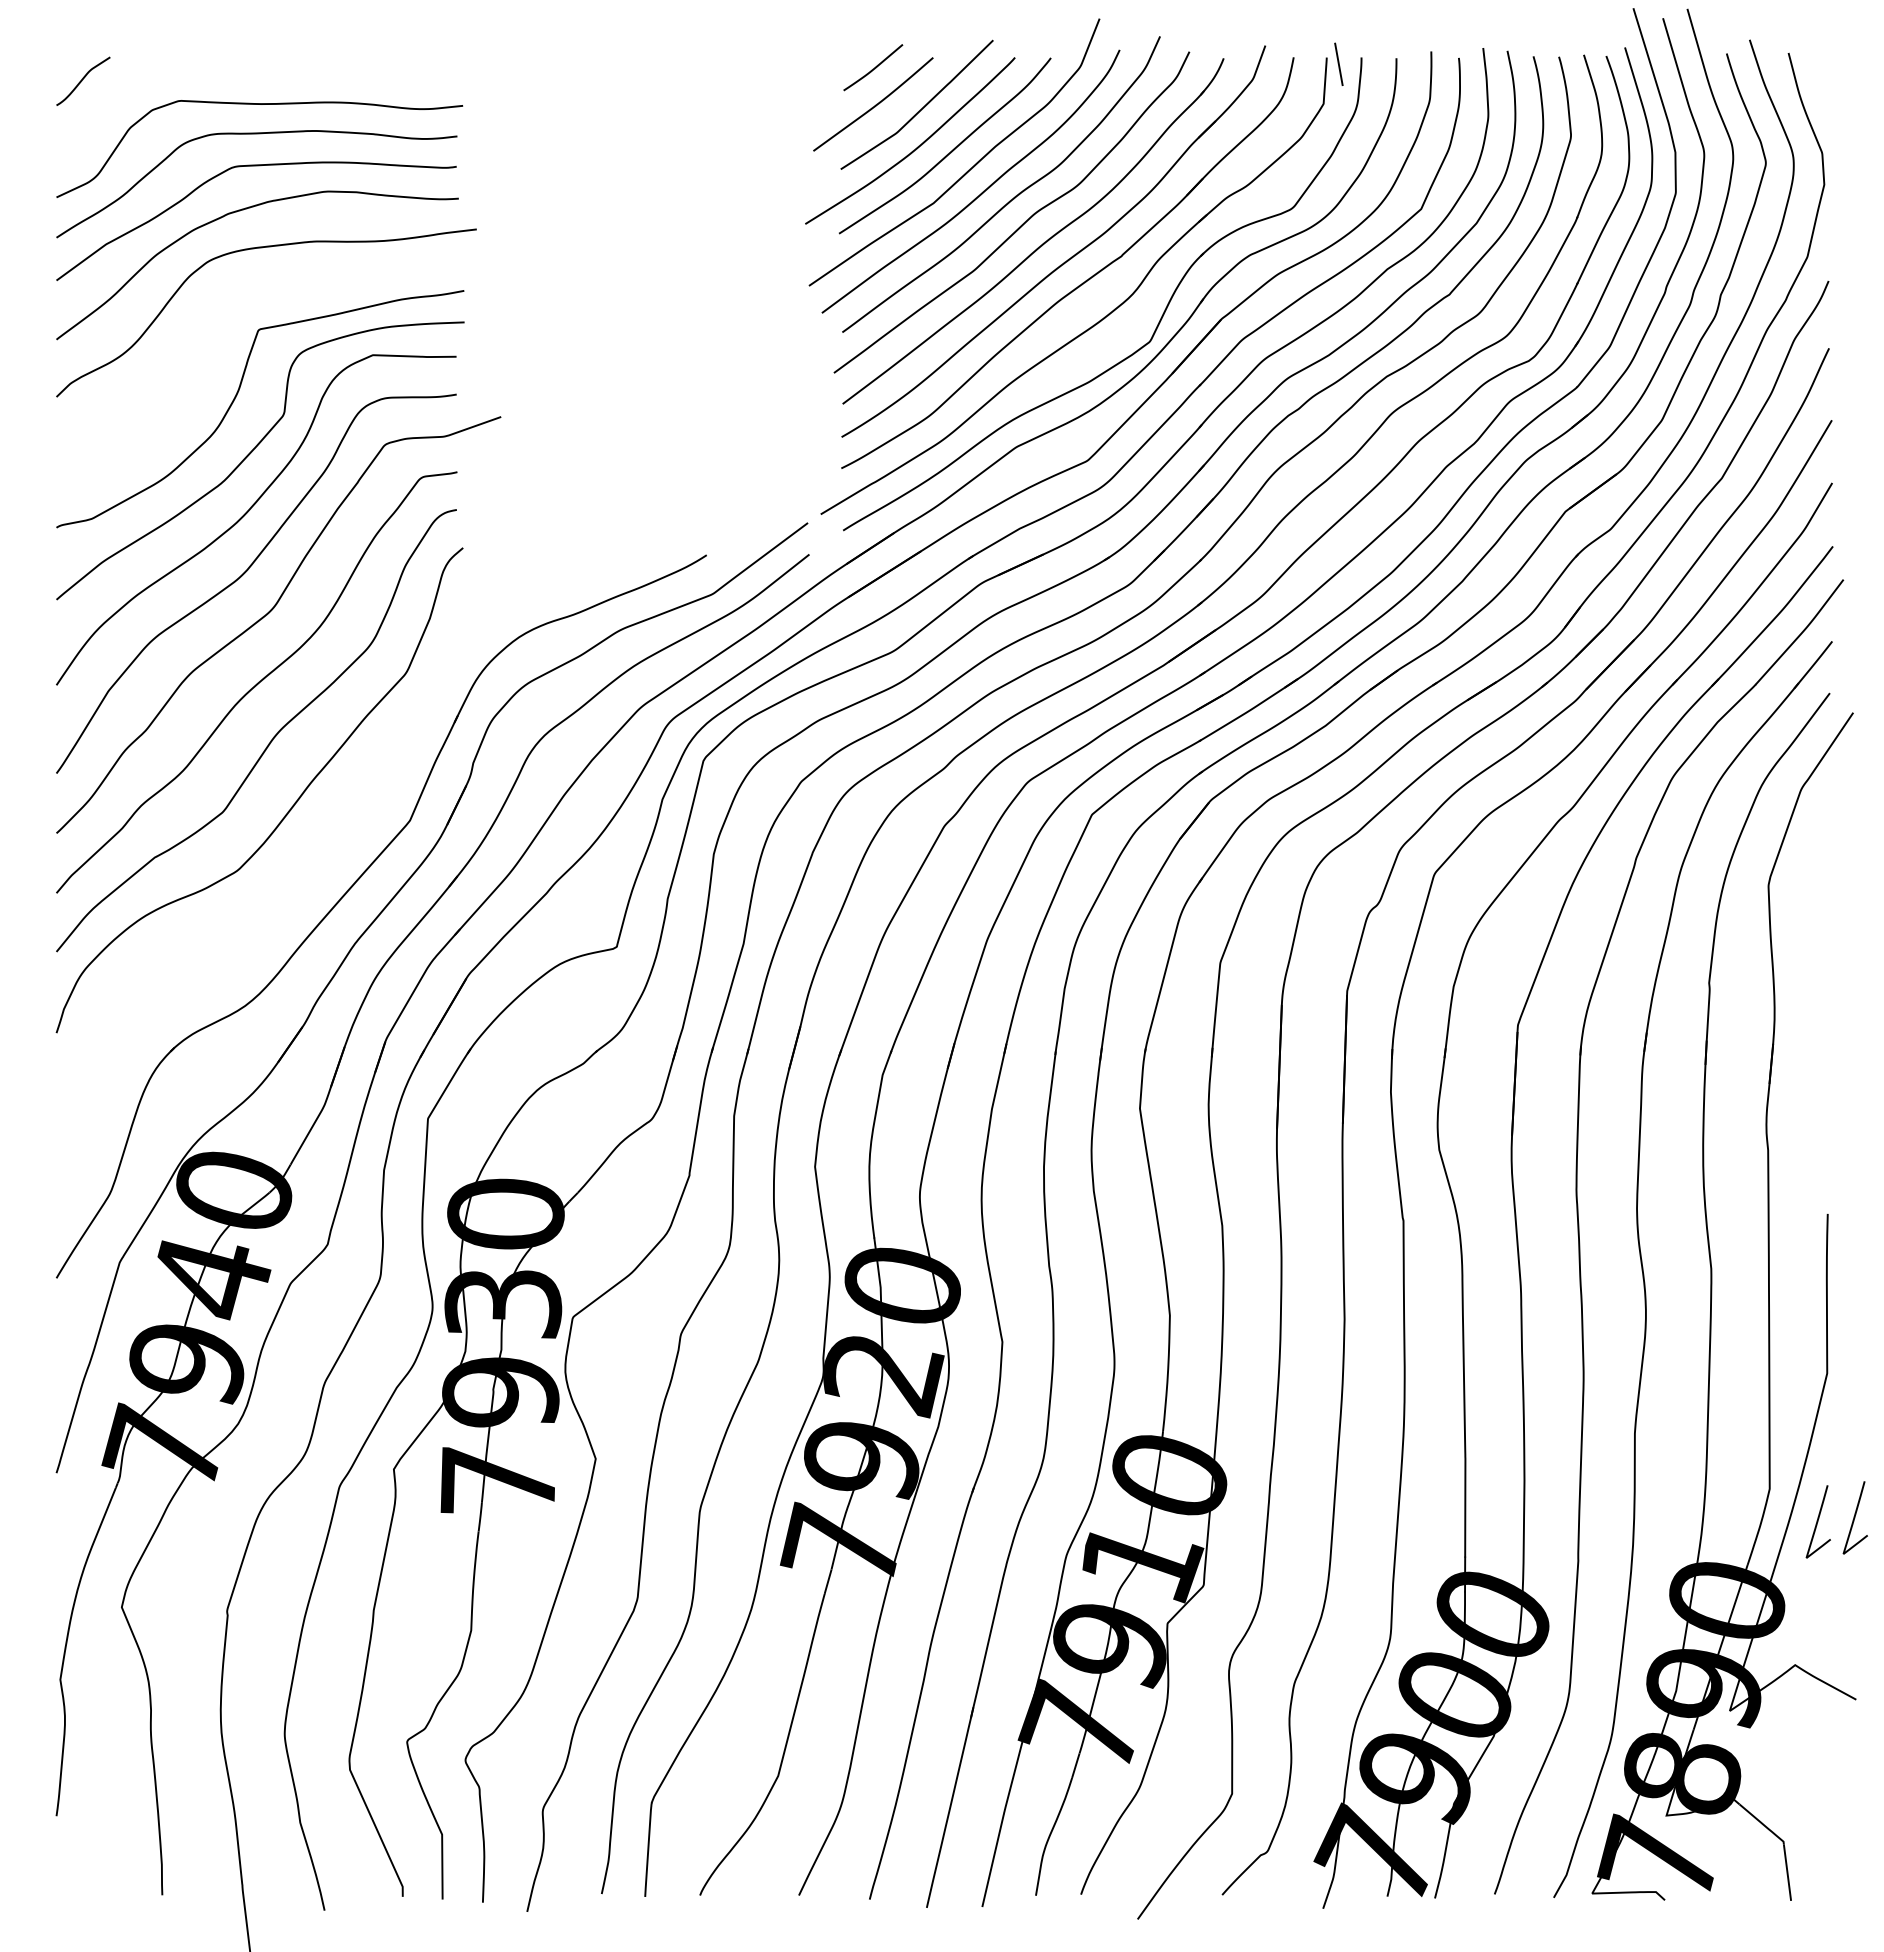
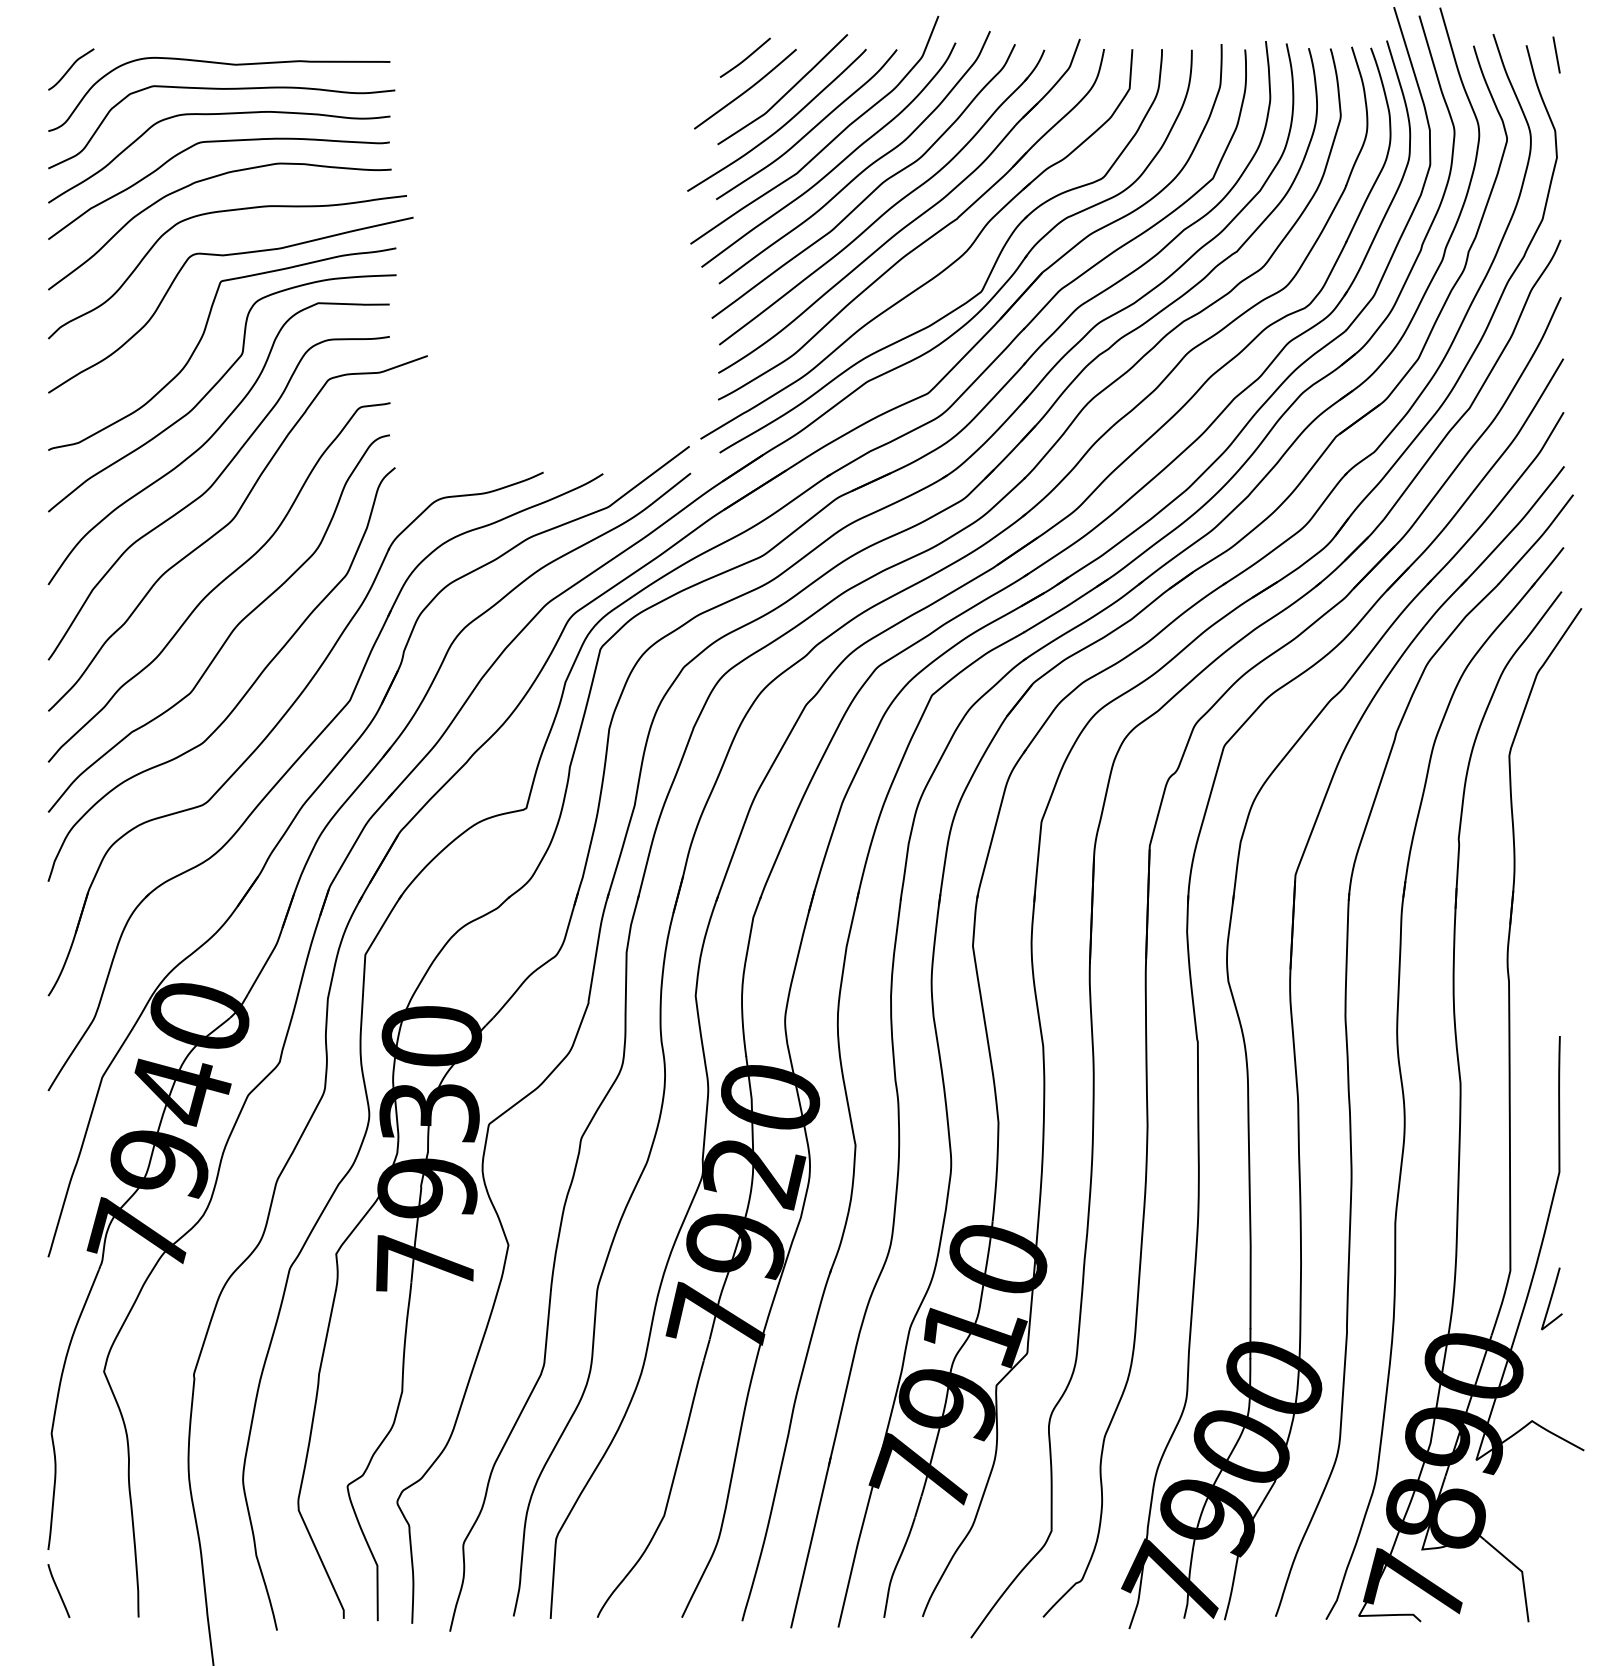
line: (1338, 63) -> (1556, 54), moved
curve: (260, 75) -> (222, 64), added
curve: (261, 300) -> (223, 256), added
part: (329, 844) -> (281, 720), added
curve: (1854, 1517) -> (1582, 1295), removed
curve: (68, 1863) -> (58, 1590), added

